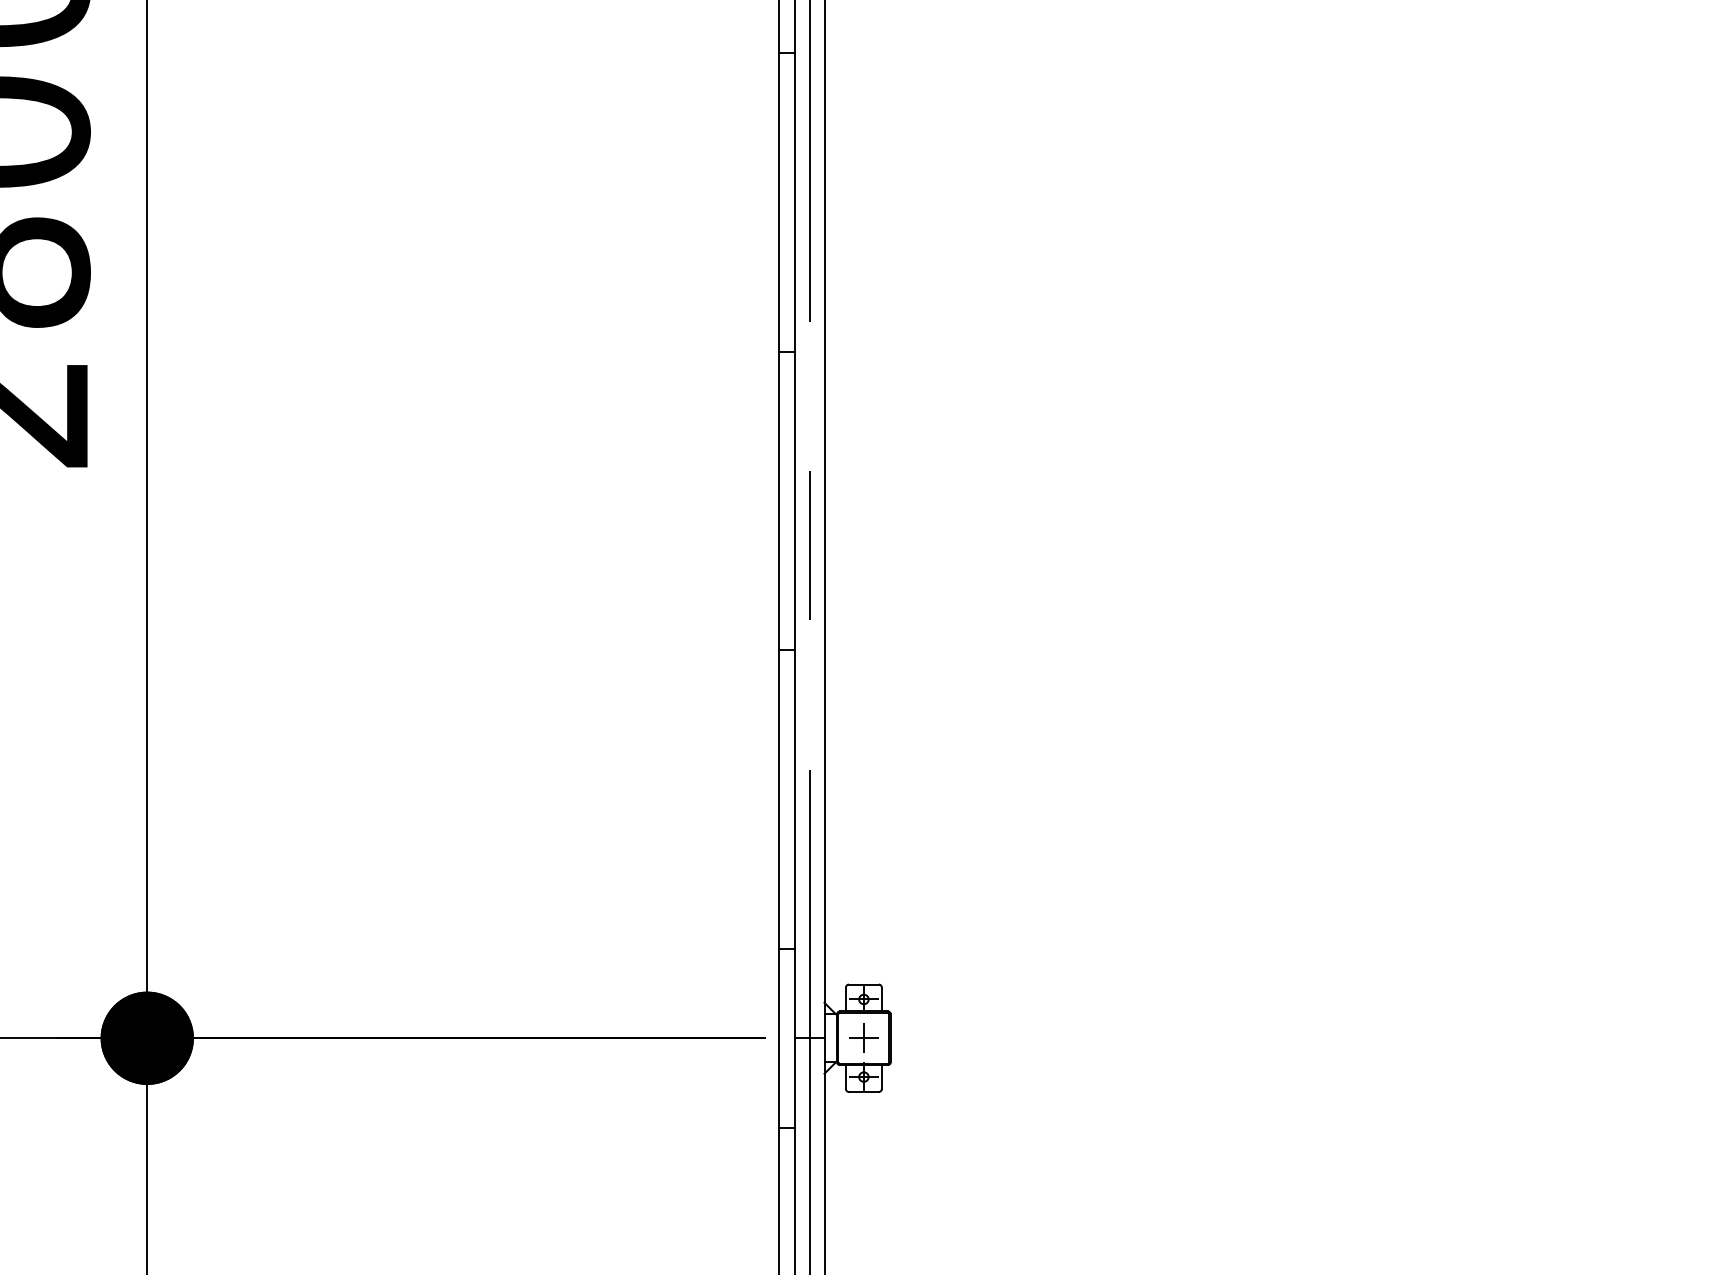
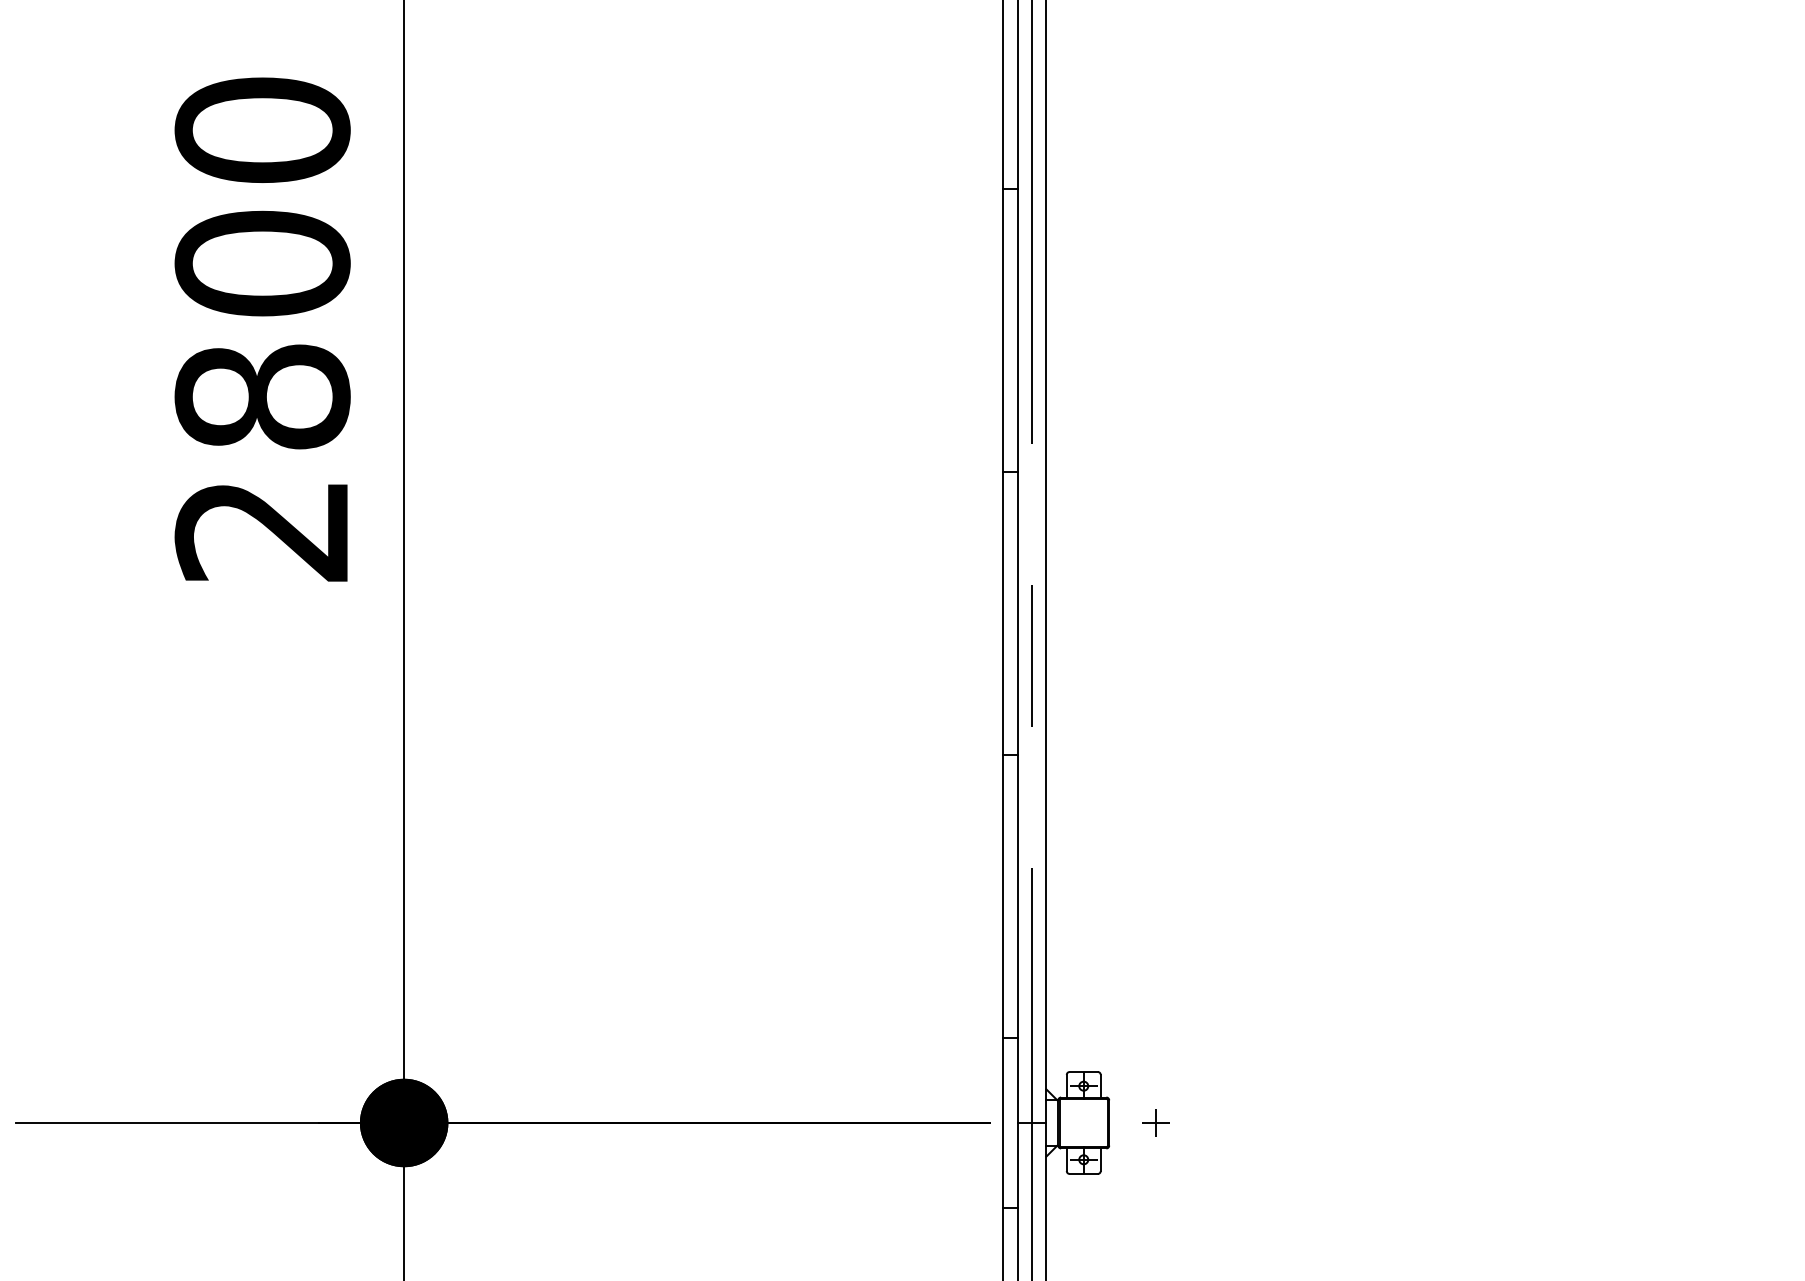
part: (863, 1037) -> (1155, 1122), moved

